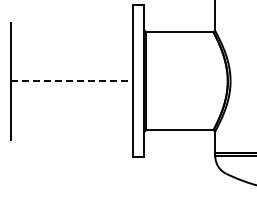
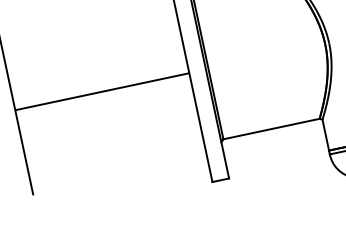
line: (71, 81) -> (102, 92), dashed -> solid

